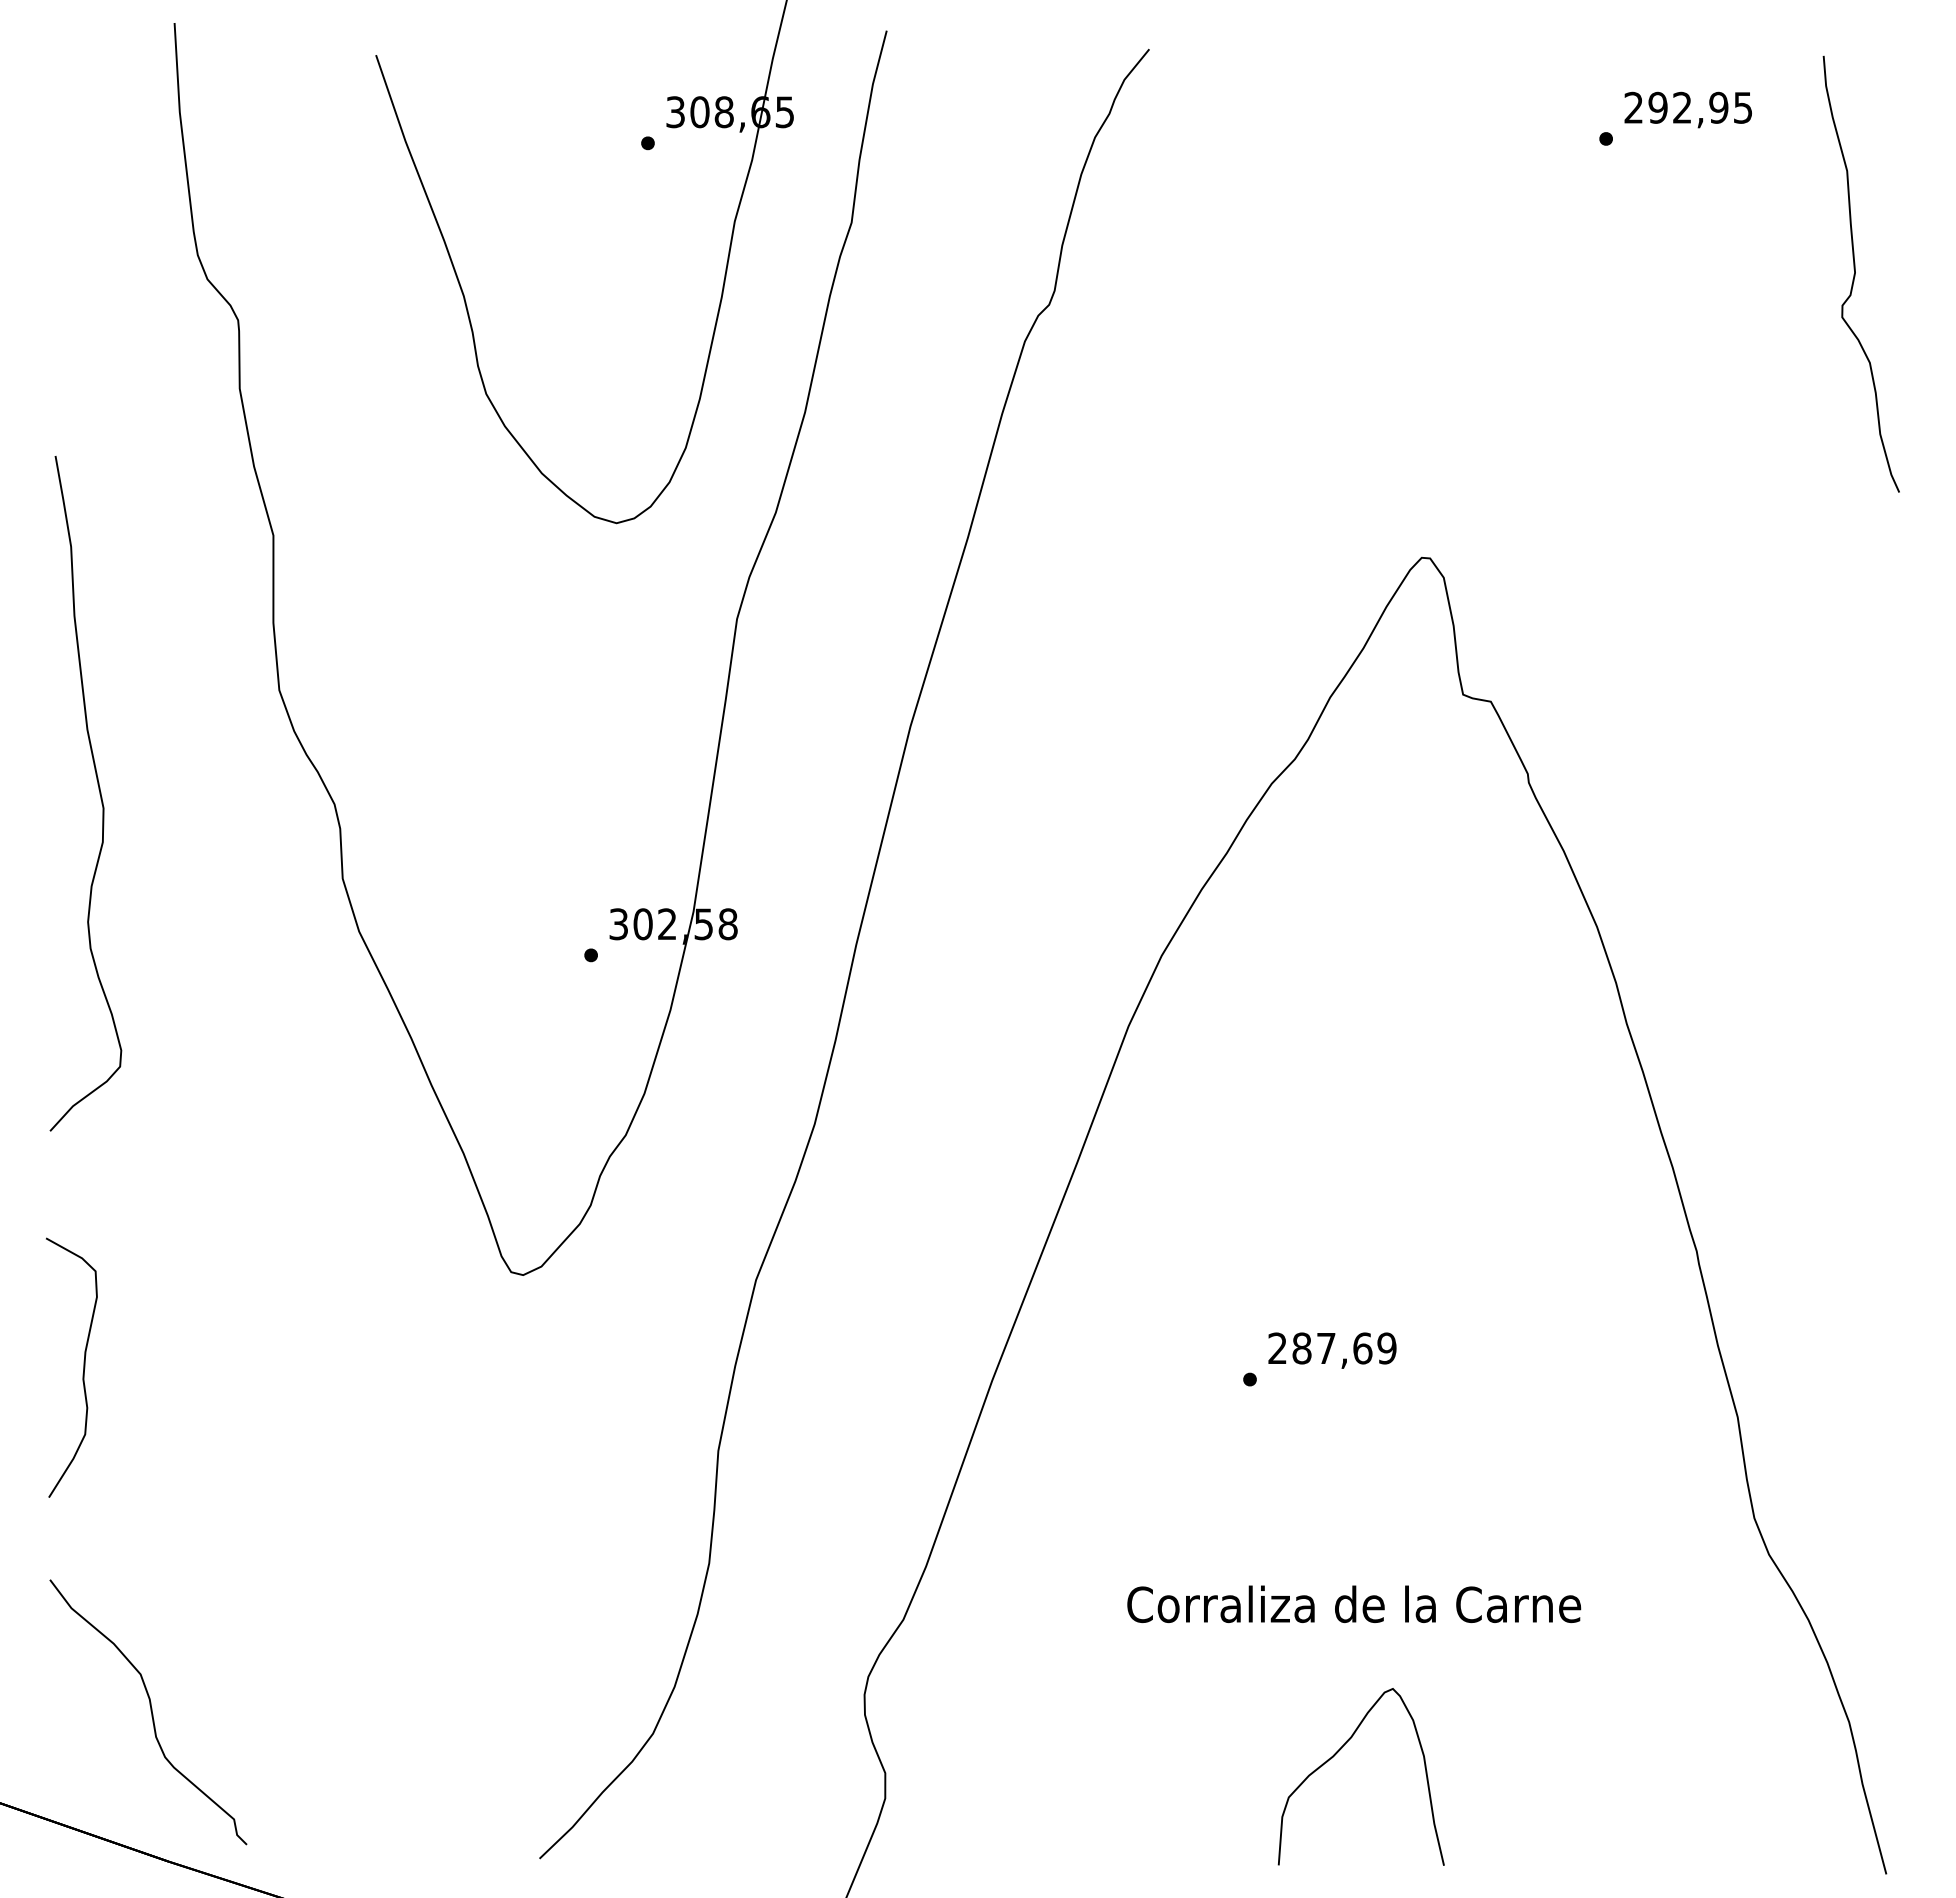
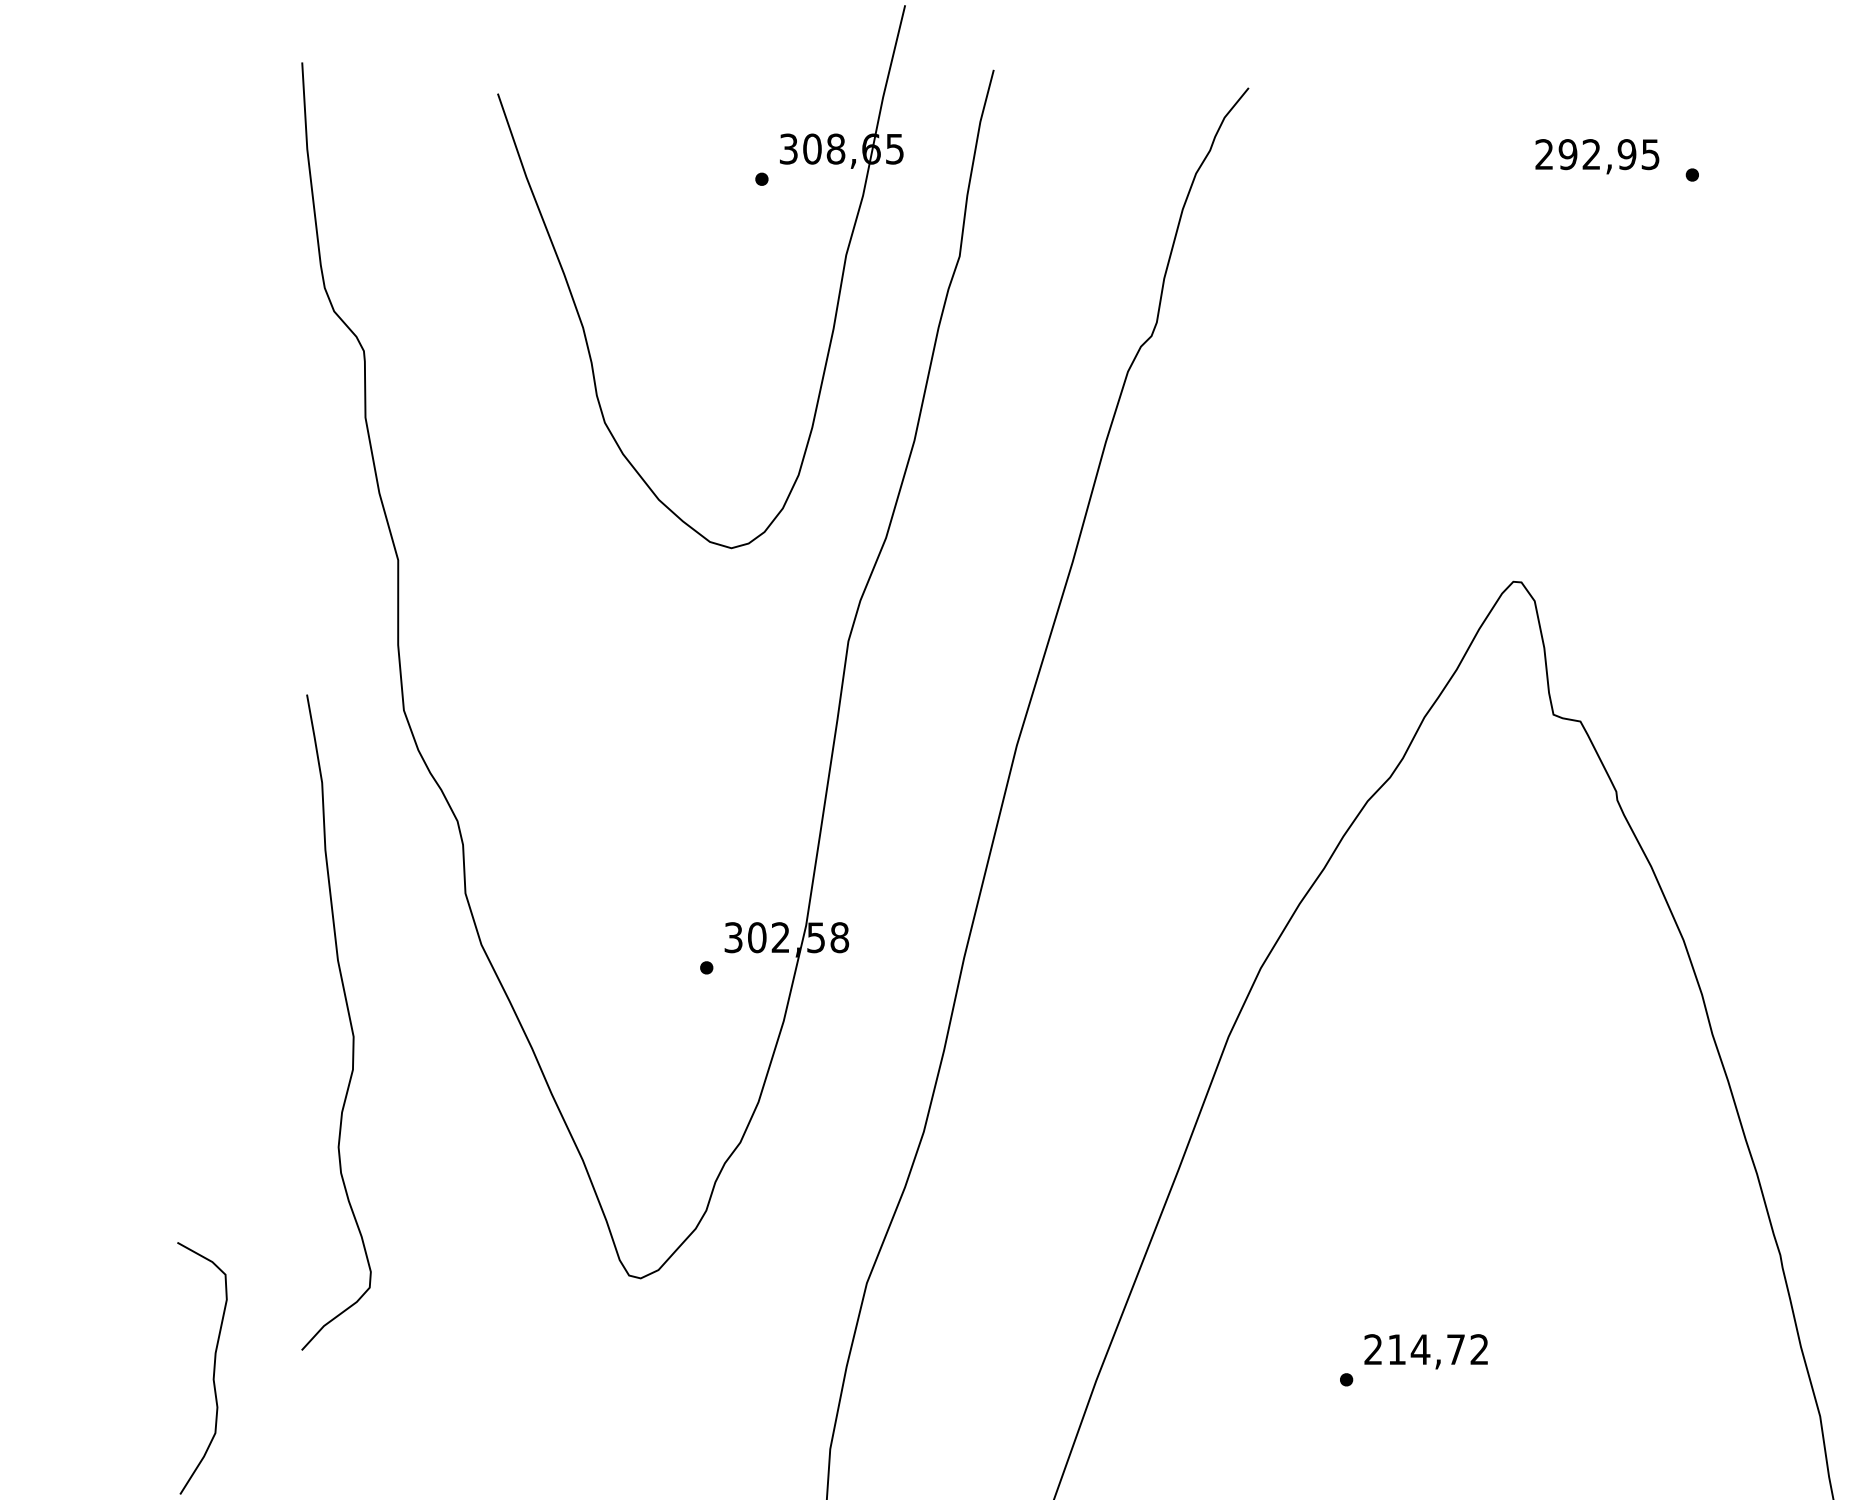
text: (1687, 109) -> (1596, 156), moved
curve: (98, 789) -> (348, 1018), moved
text: (1344, 1348) -> (1438, 1349), 287,69 -> 214,72

